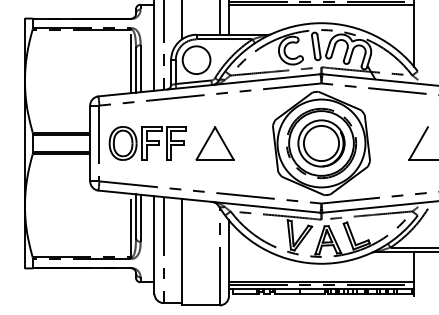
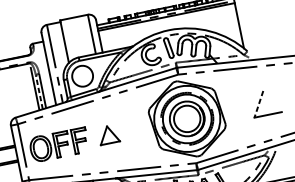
line: (135, 70) -> (39, 92), solid -> dashed
part: (214, 143) -> (108, 134), size x0.7
line: (418, 143) -> (258, 104), solid -> dashed

